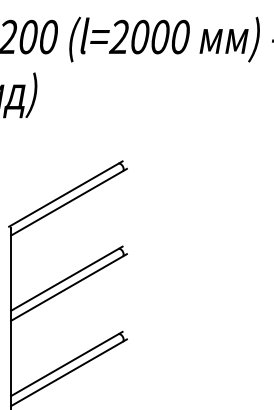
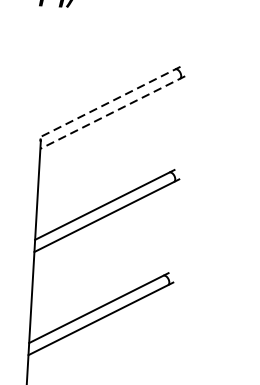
line: (65, 194) -> (109, 102), solid -> dashed
line: (69, 202) -> (113, 112), solid -> dashed

